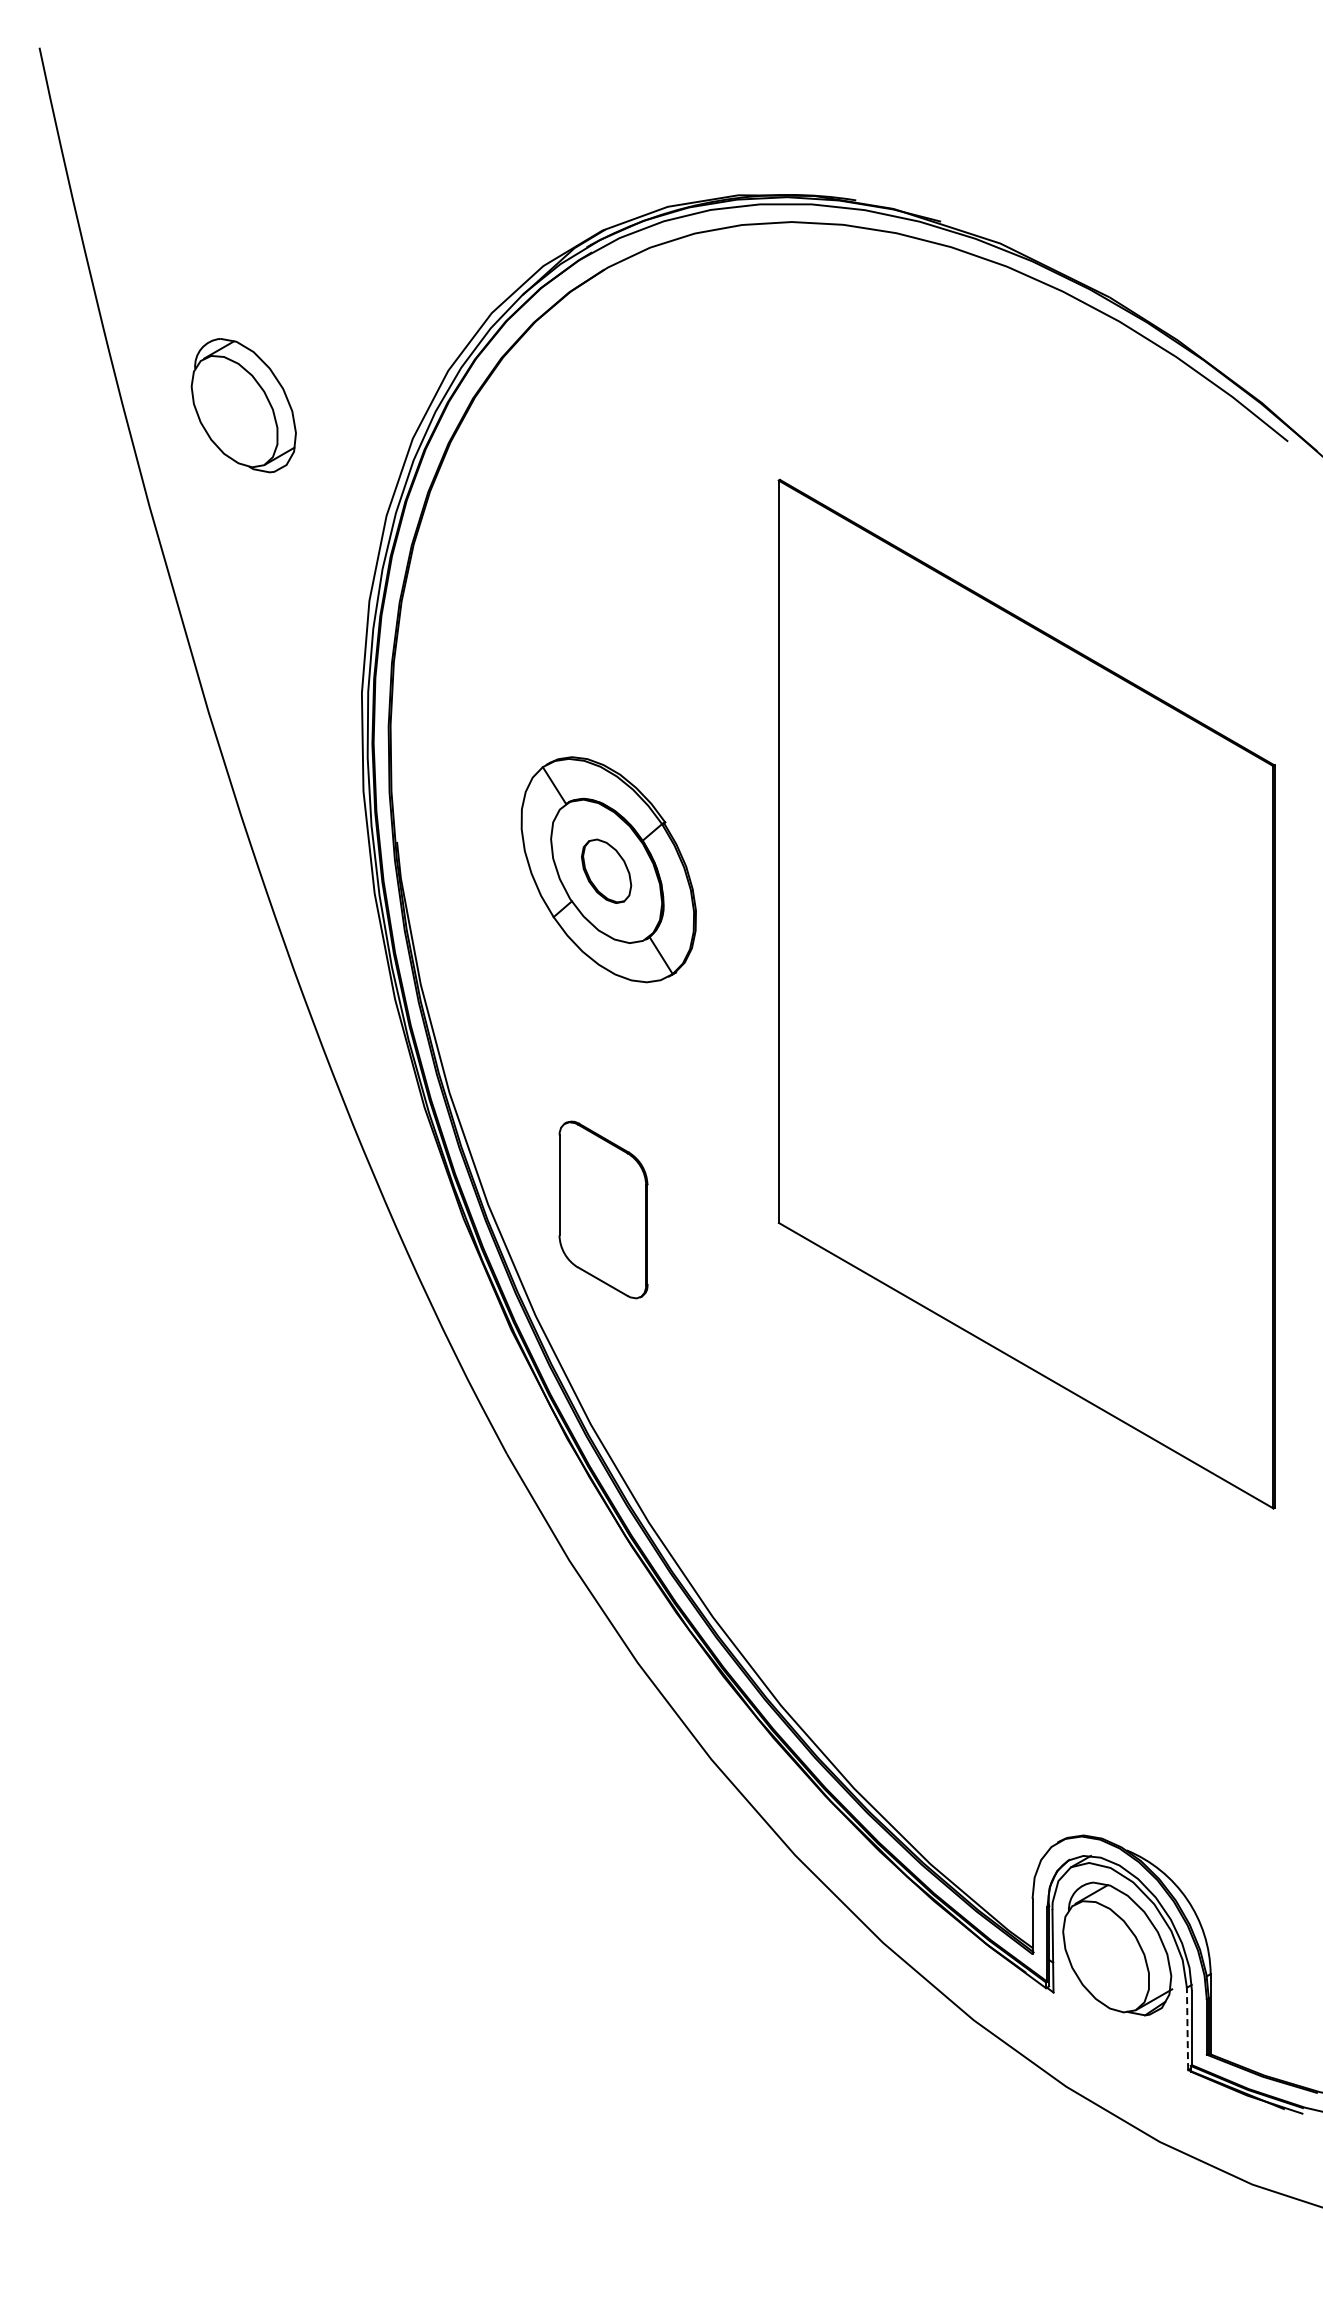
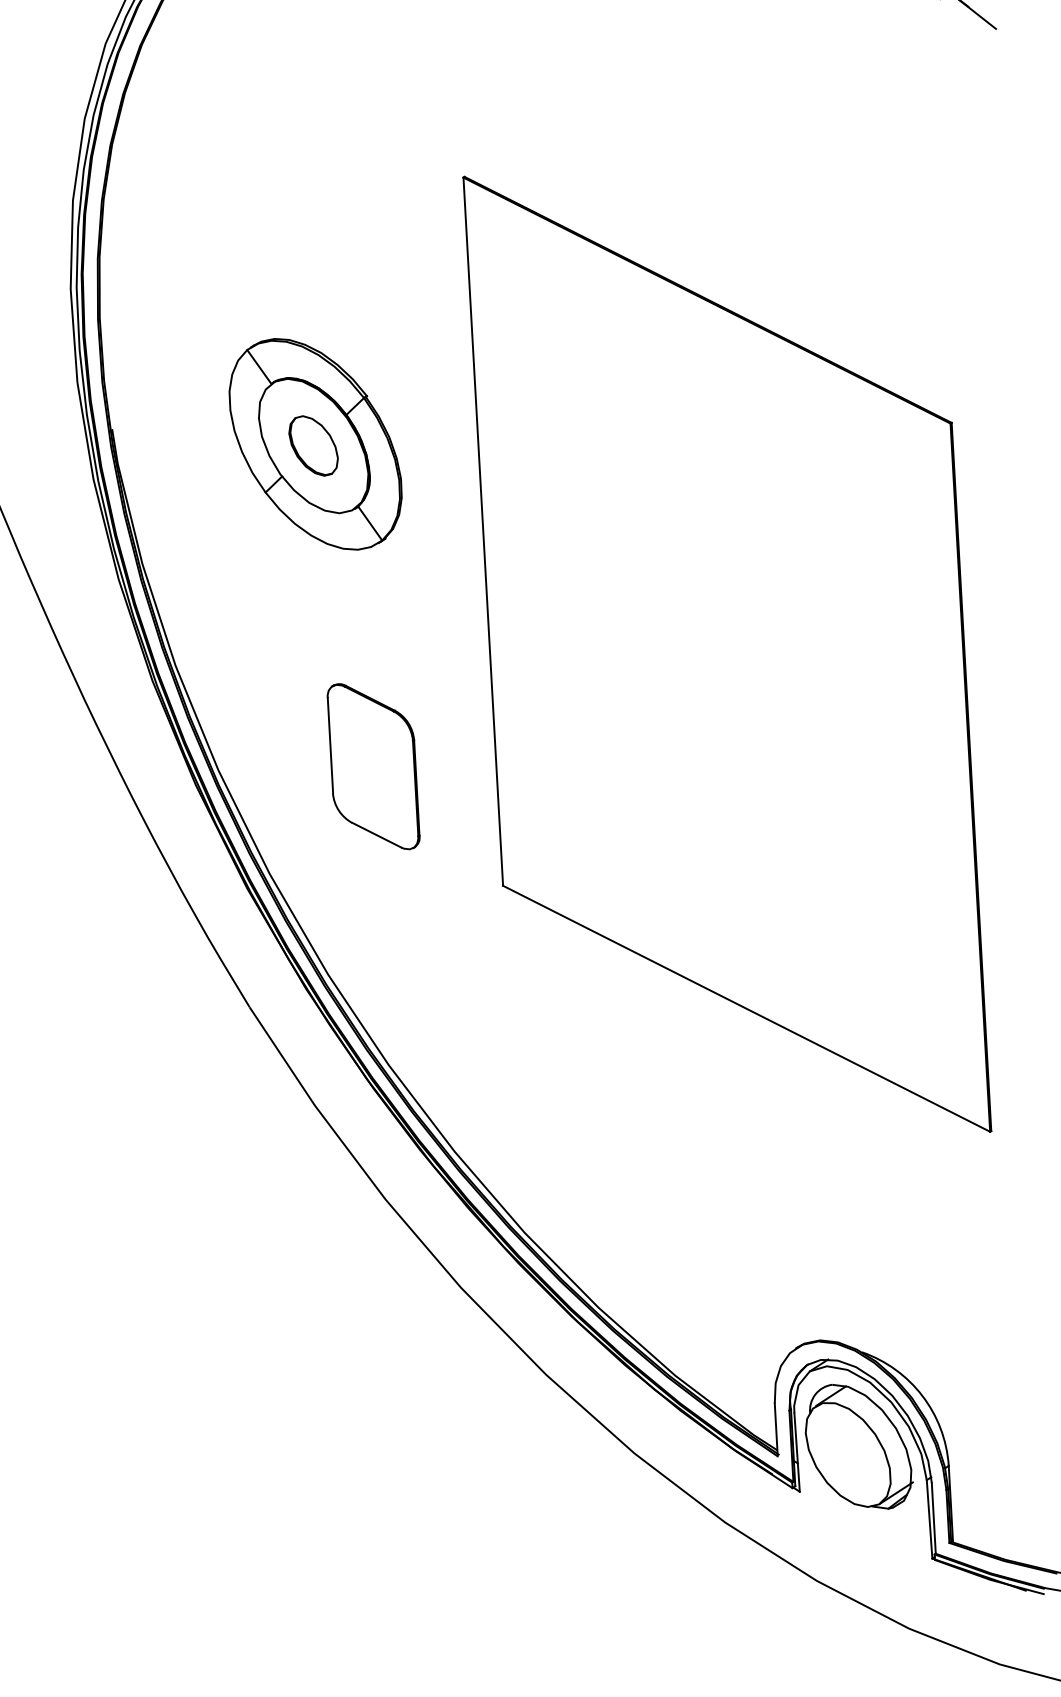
part: (1026, 993) -> (727, 653), moved
part: (603, 1209) -> (373, 766), moved
line: (1187, 2028) -> (929, 1518), dashed -> solid

